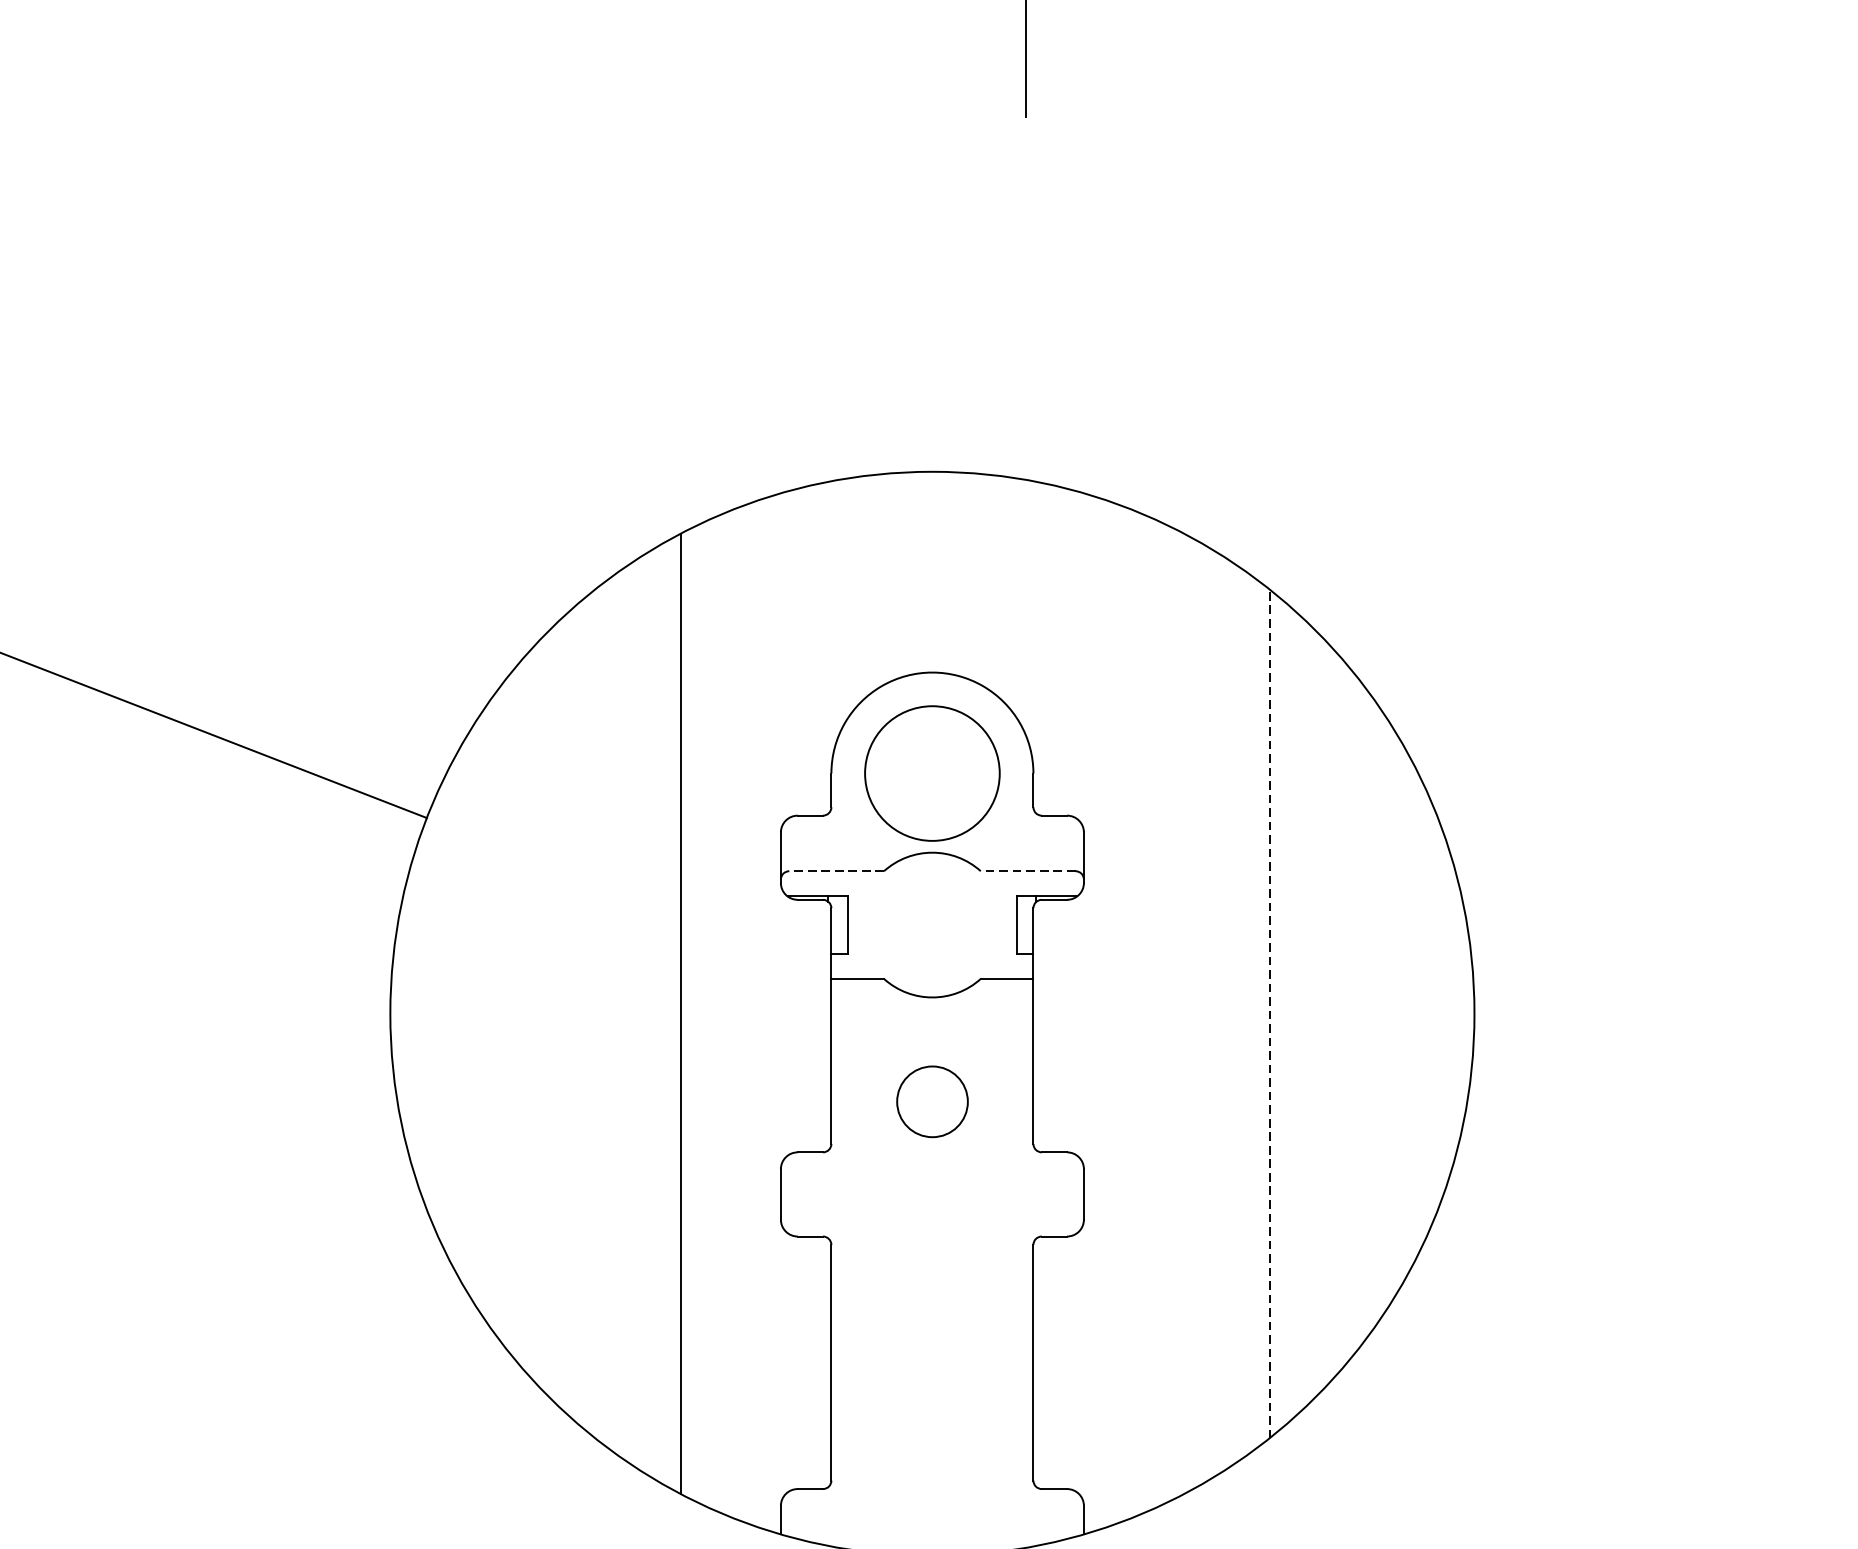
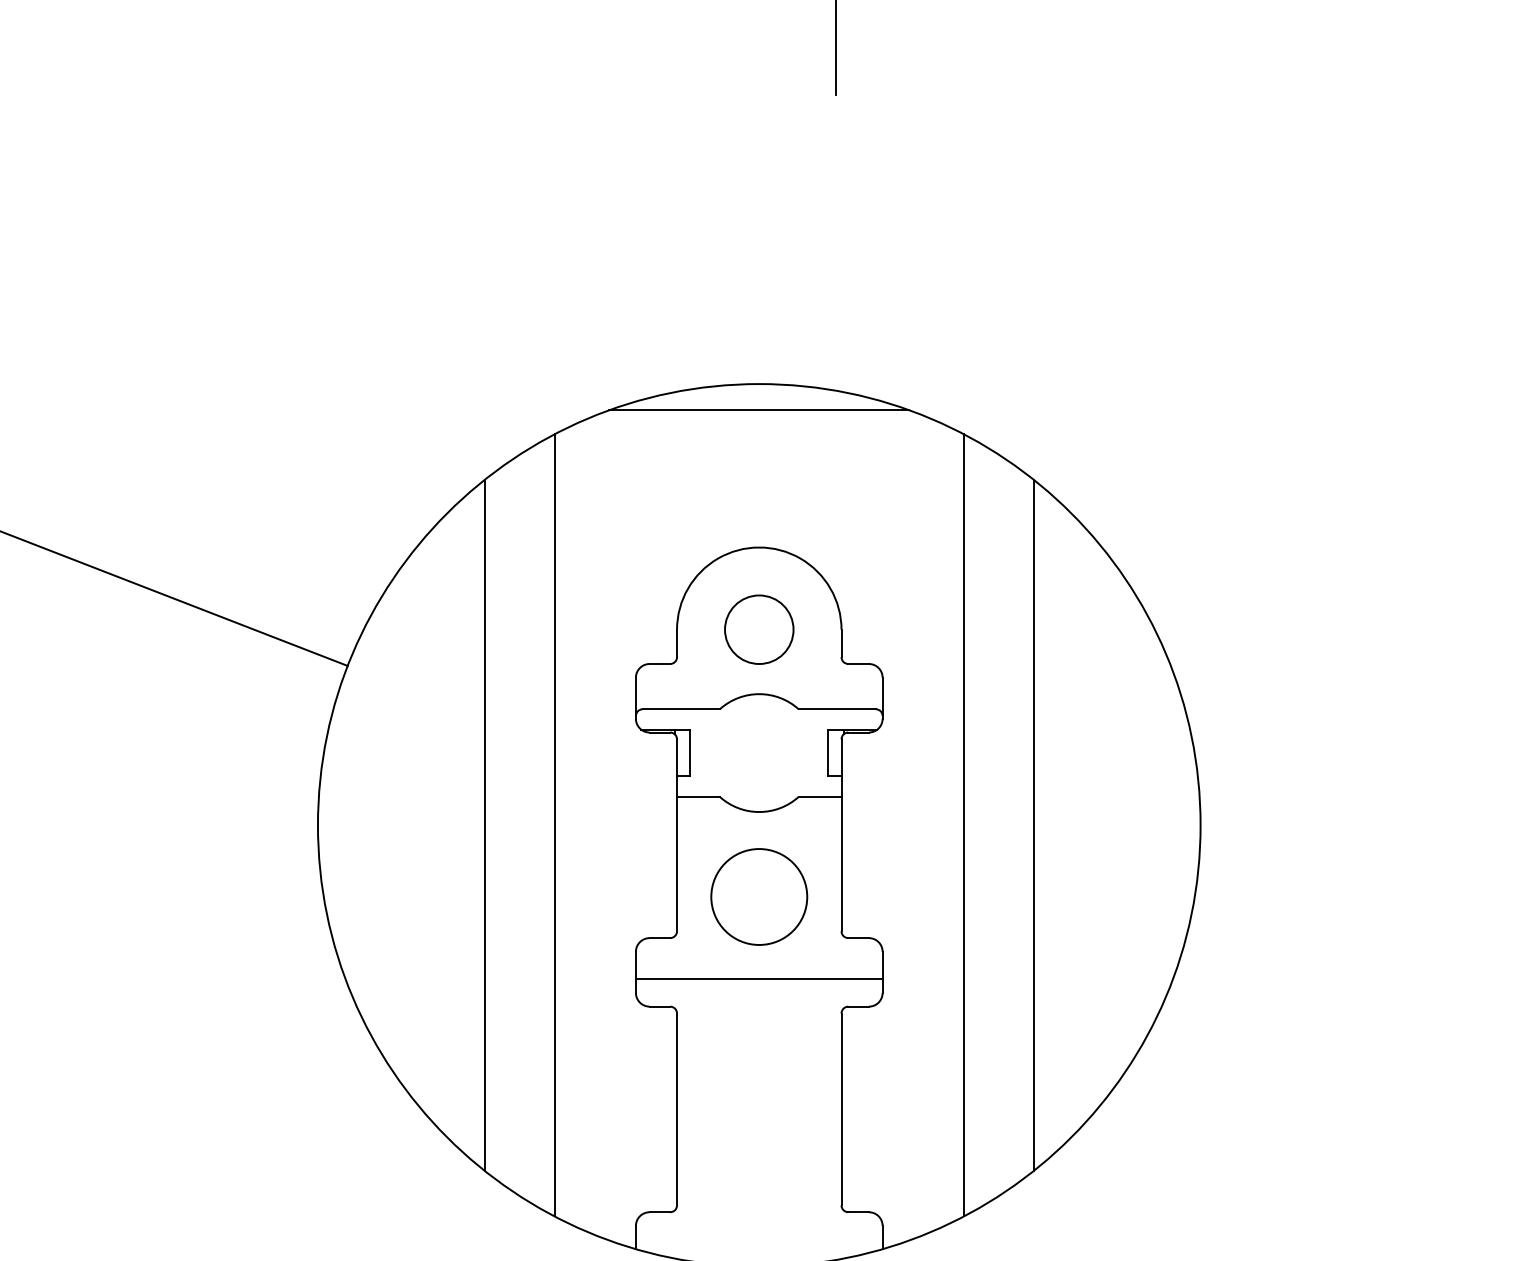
line: (932, 504) -> (759, 410), added
circle: (932, 773) -> (759, 629), size x0.62
line: (836, 871) -> (681, 709), dashed -> solid
line: (1028, 871) -> (837, 709), dashed -> solid
line: (594, 1012) -> (484, 824), added
line: (1269, 1012) -> (1033, 824), dashed -> solid
line: (1183, 1014) -> (963, 825), added
circle: (932, 1101) -> (759, 896), size x1.67
line: (931, 1203) -> (758, 979), added

